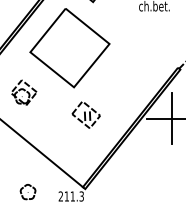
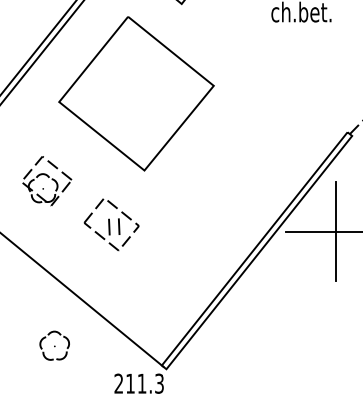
part: (85, 114) -> (110, 223), moved
part: (27, 192) -> (53, 346), moved

